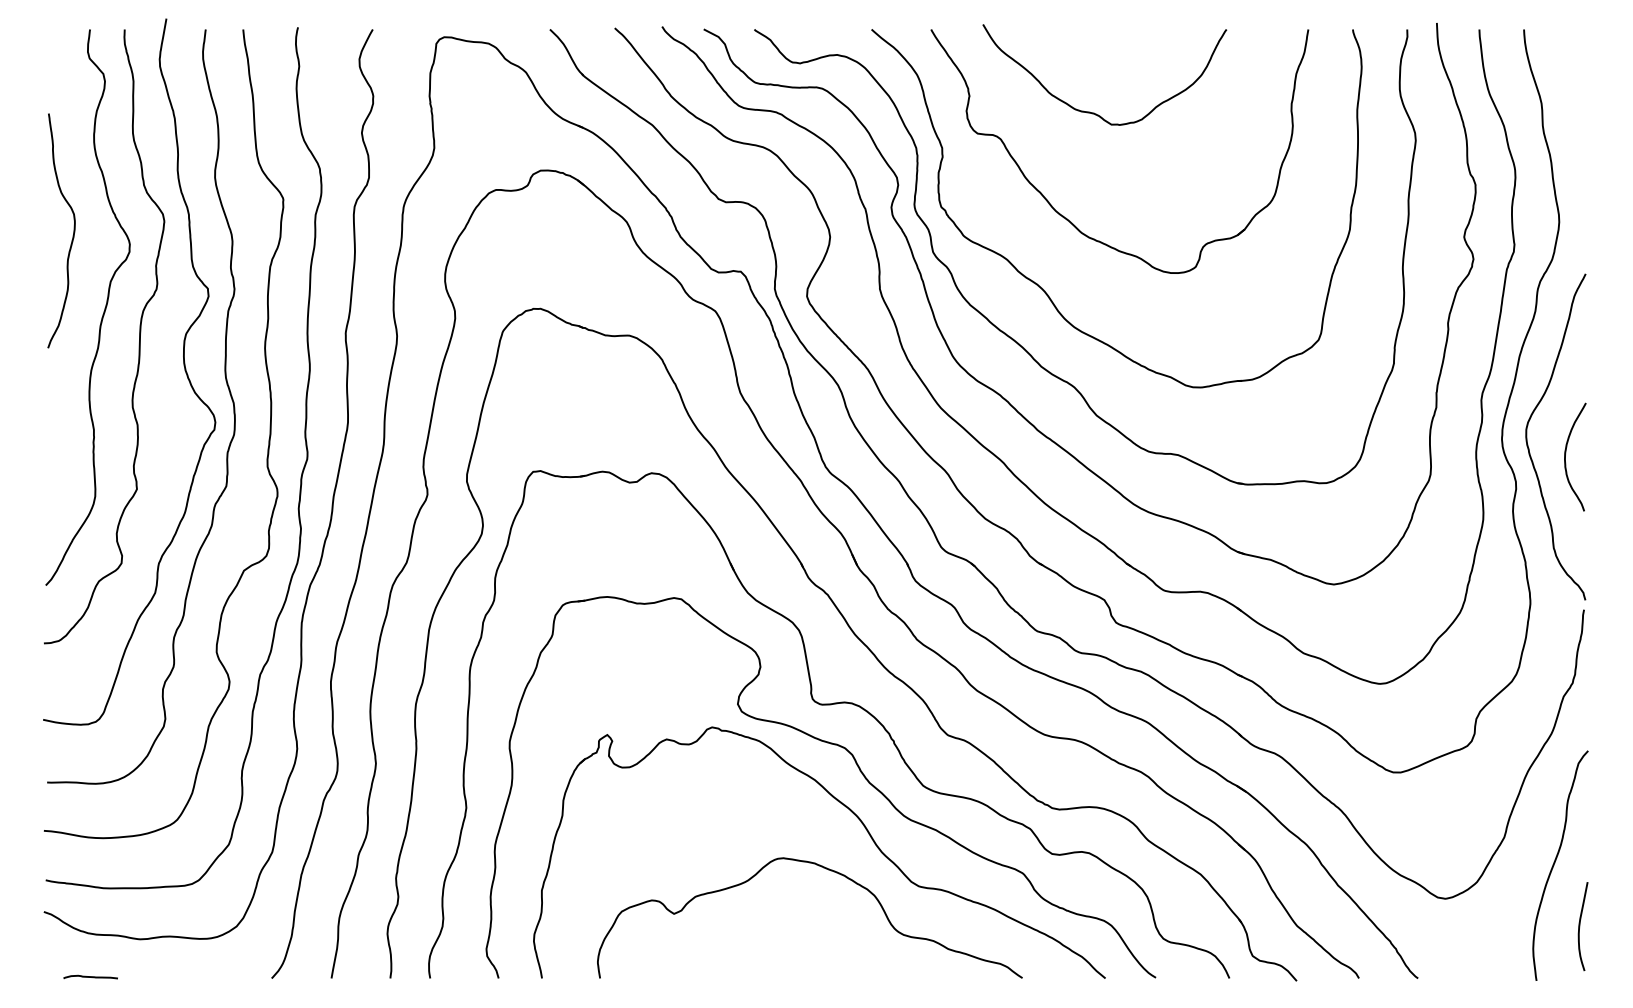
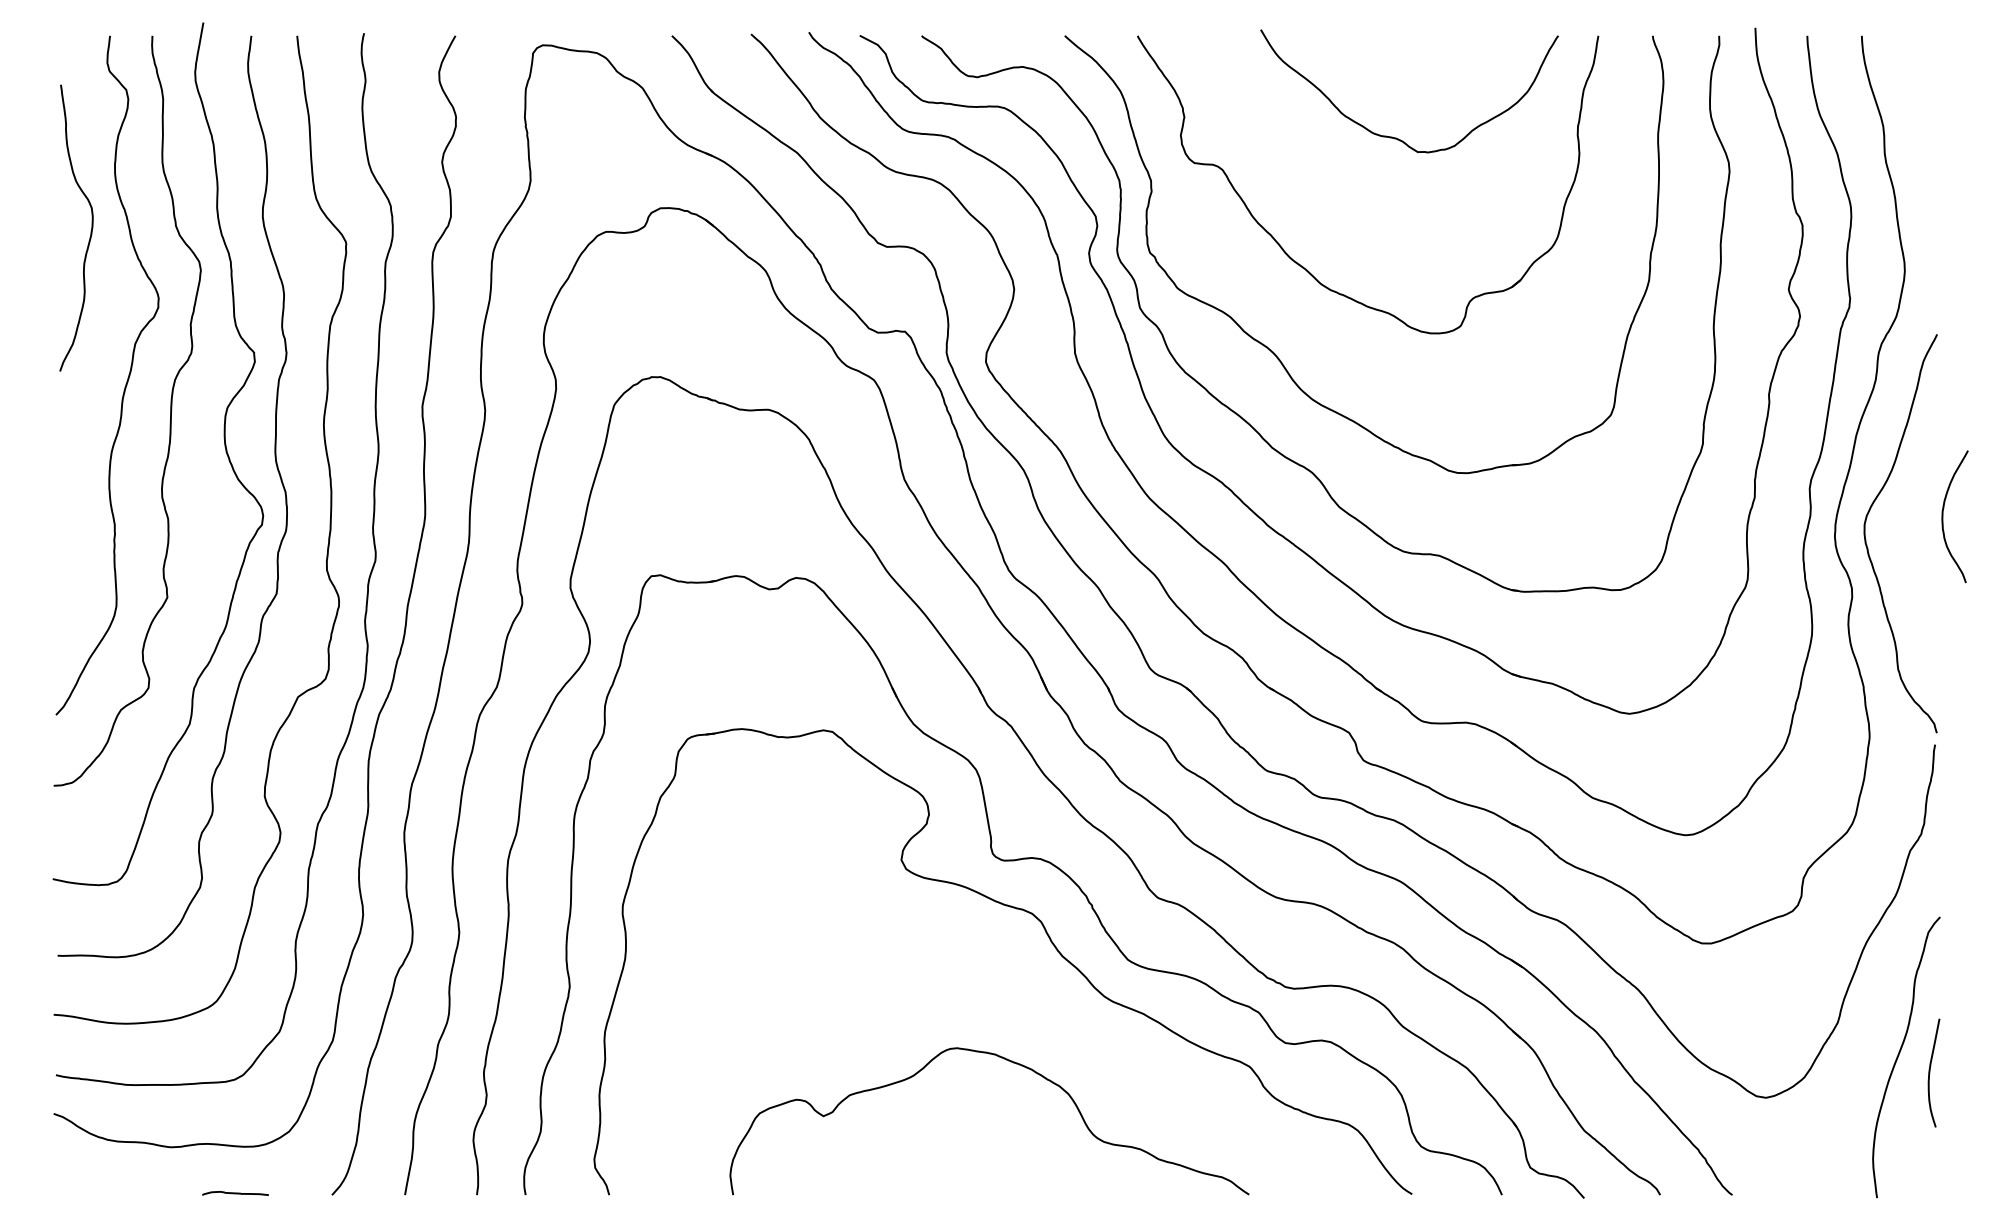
curve: (1094, 112) -> (1396, 137), moved
curve: (73, 230) -> (91, 227), moved
curve: (1566, 453) -> (1944, 512), moved
part: (860, 822) -> (1051, 1004), removed
curve: (1580, 926) -> (1930, 1072), moved
curve: (90, 976) -> (235, 1192), moved

